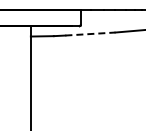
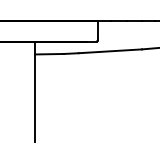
line: (90, 34) -> (110, 51), dashed -> solid

